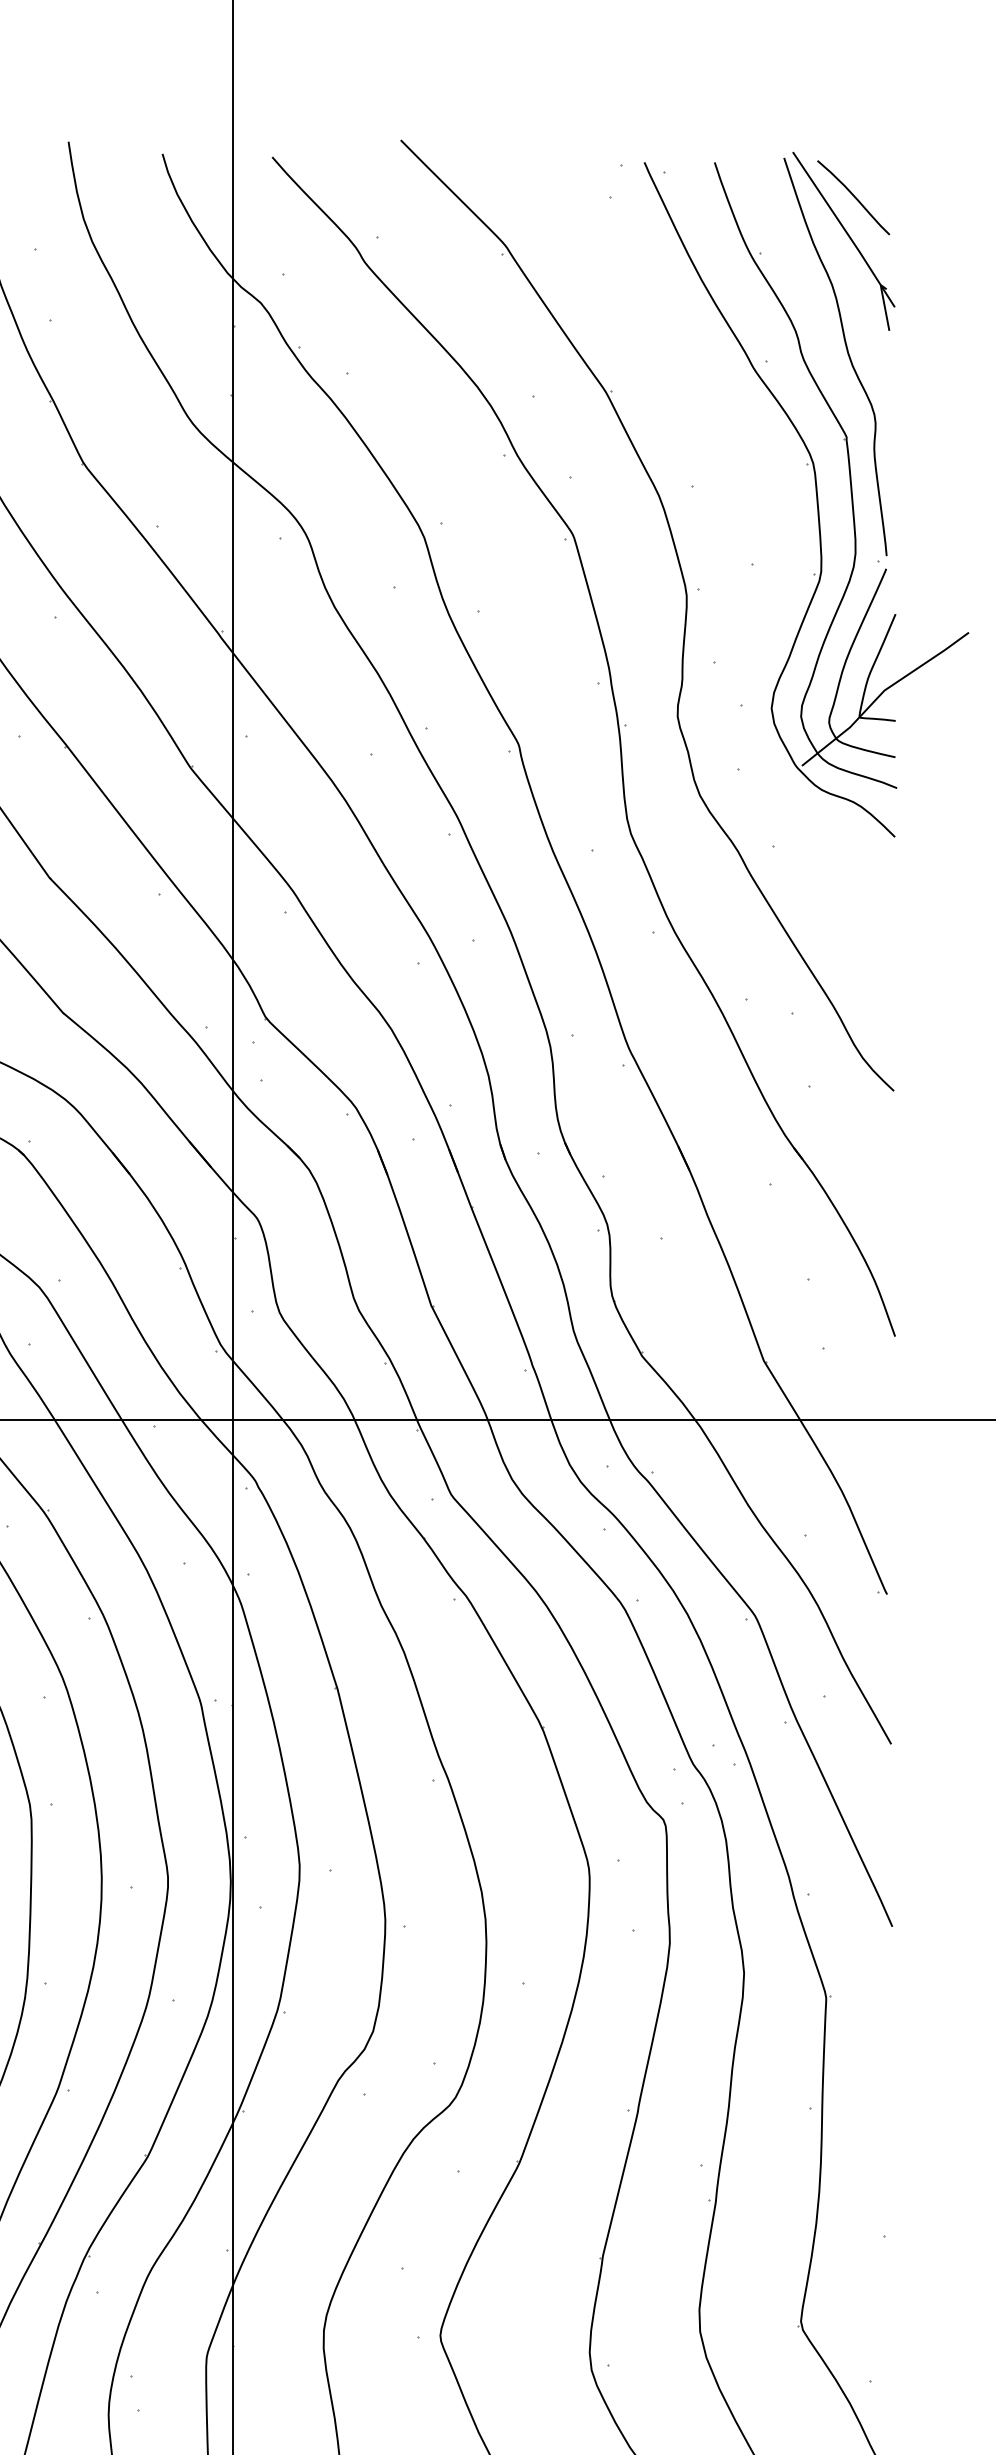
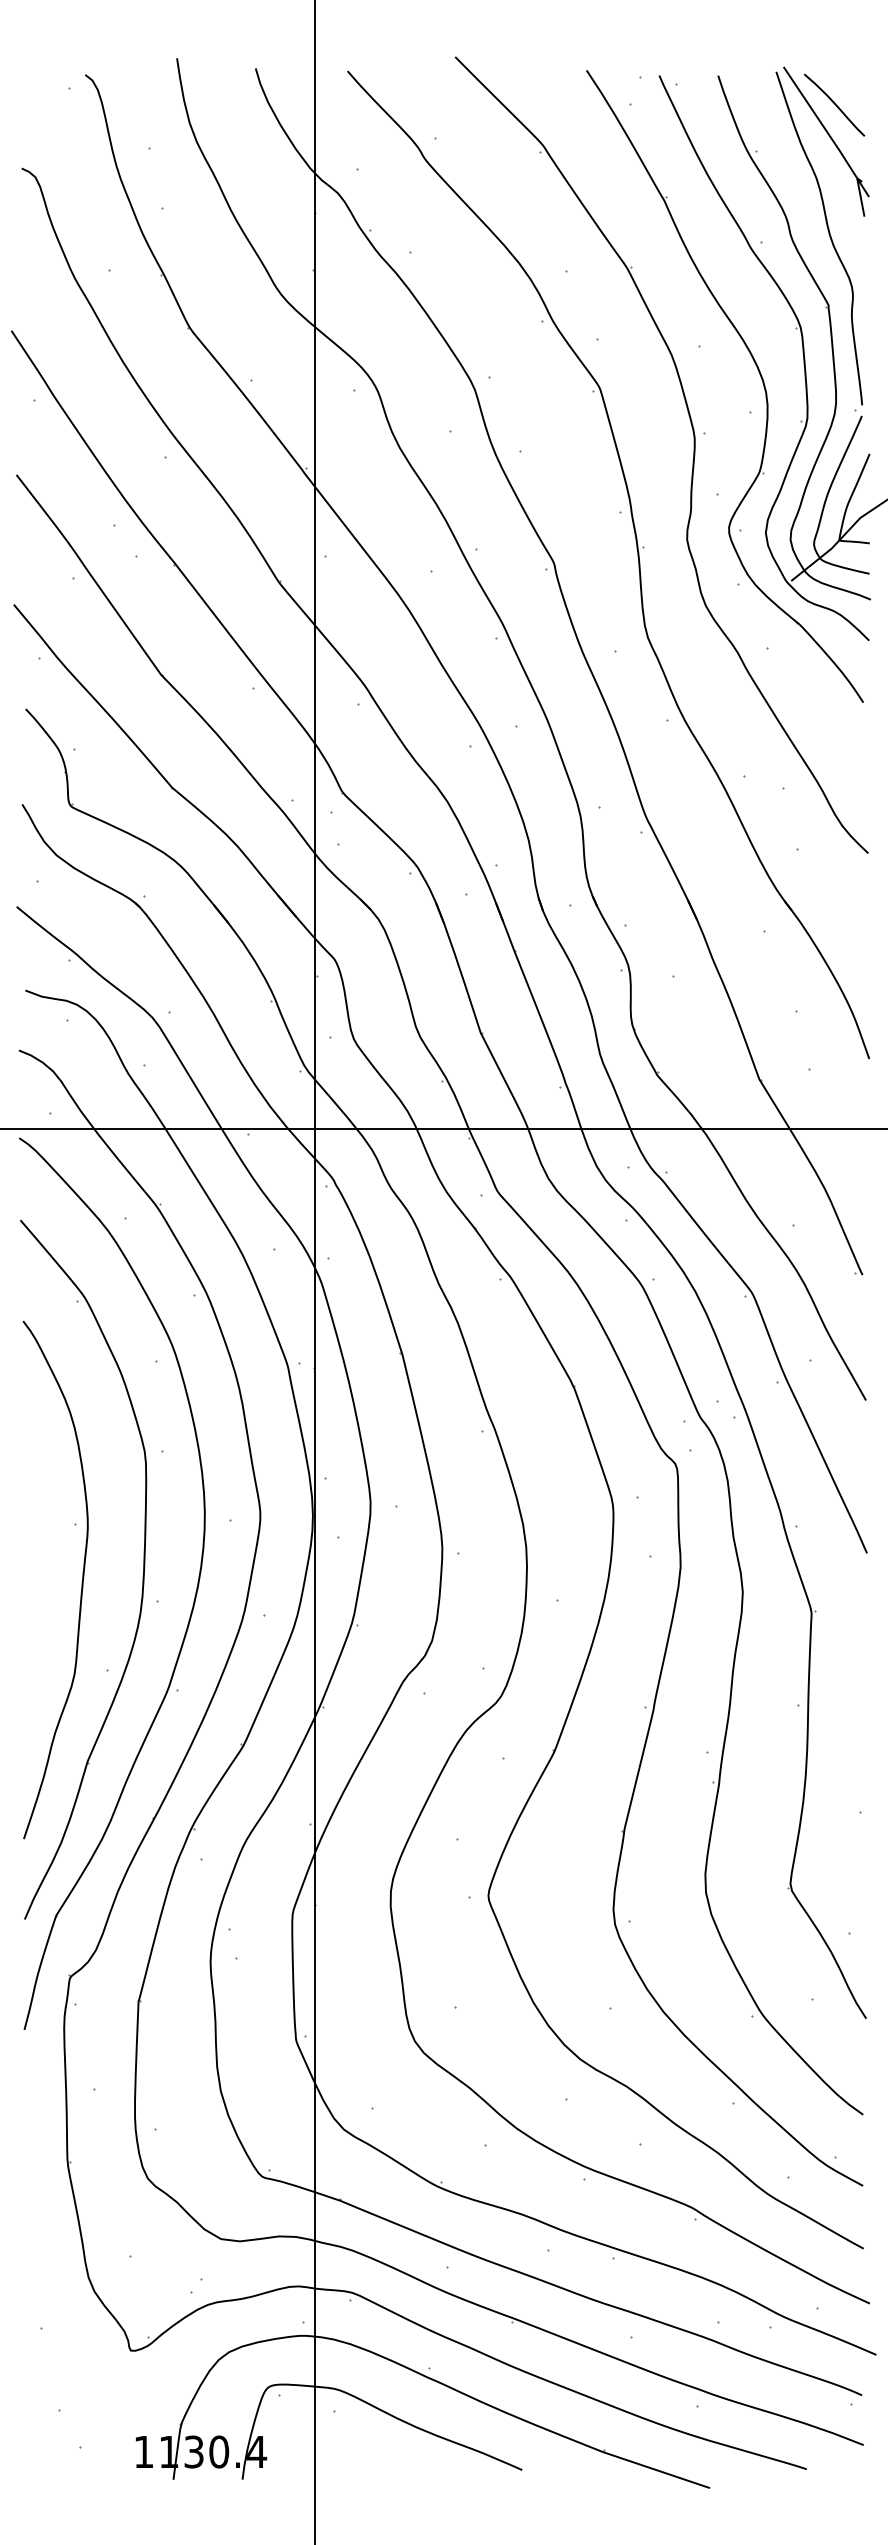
part: (762, 516) -> (758, 372), added

